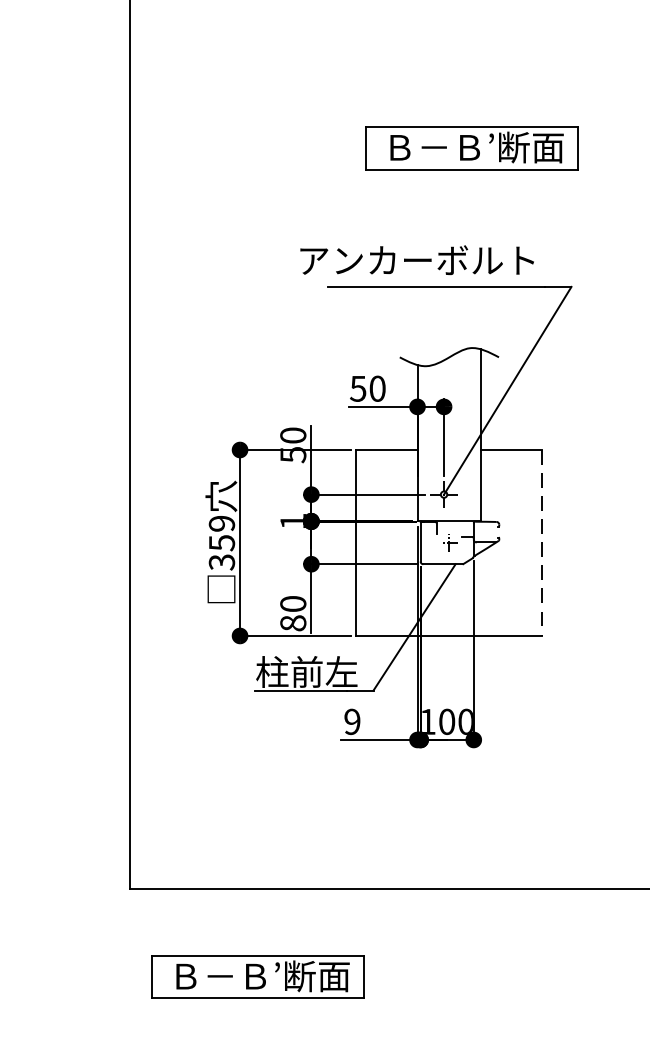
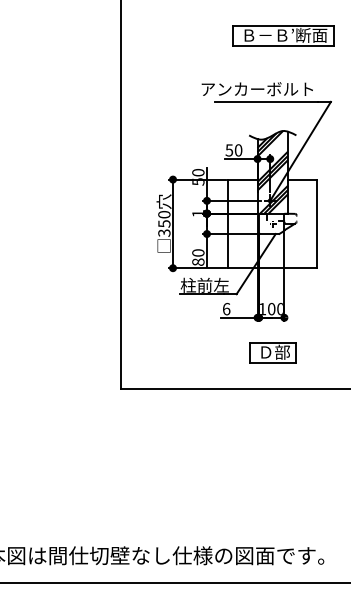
hatch: (448, 435) -> (272, 172), added
text: (222, 523) -> (164, 214), 359 -> 350
line: (543, 544) -> (317, 224), dashed -> solid
text: (352, 722) -> (226, 309), 9 -> 6
part: (448, 812) -> (272, 352), added
part: (257, 976) -> (181, 430), removed

